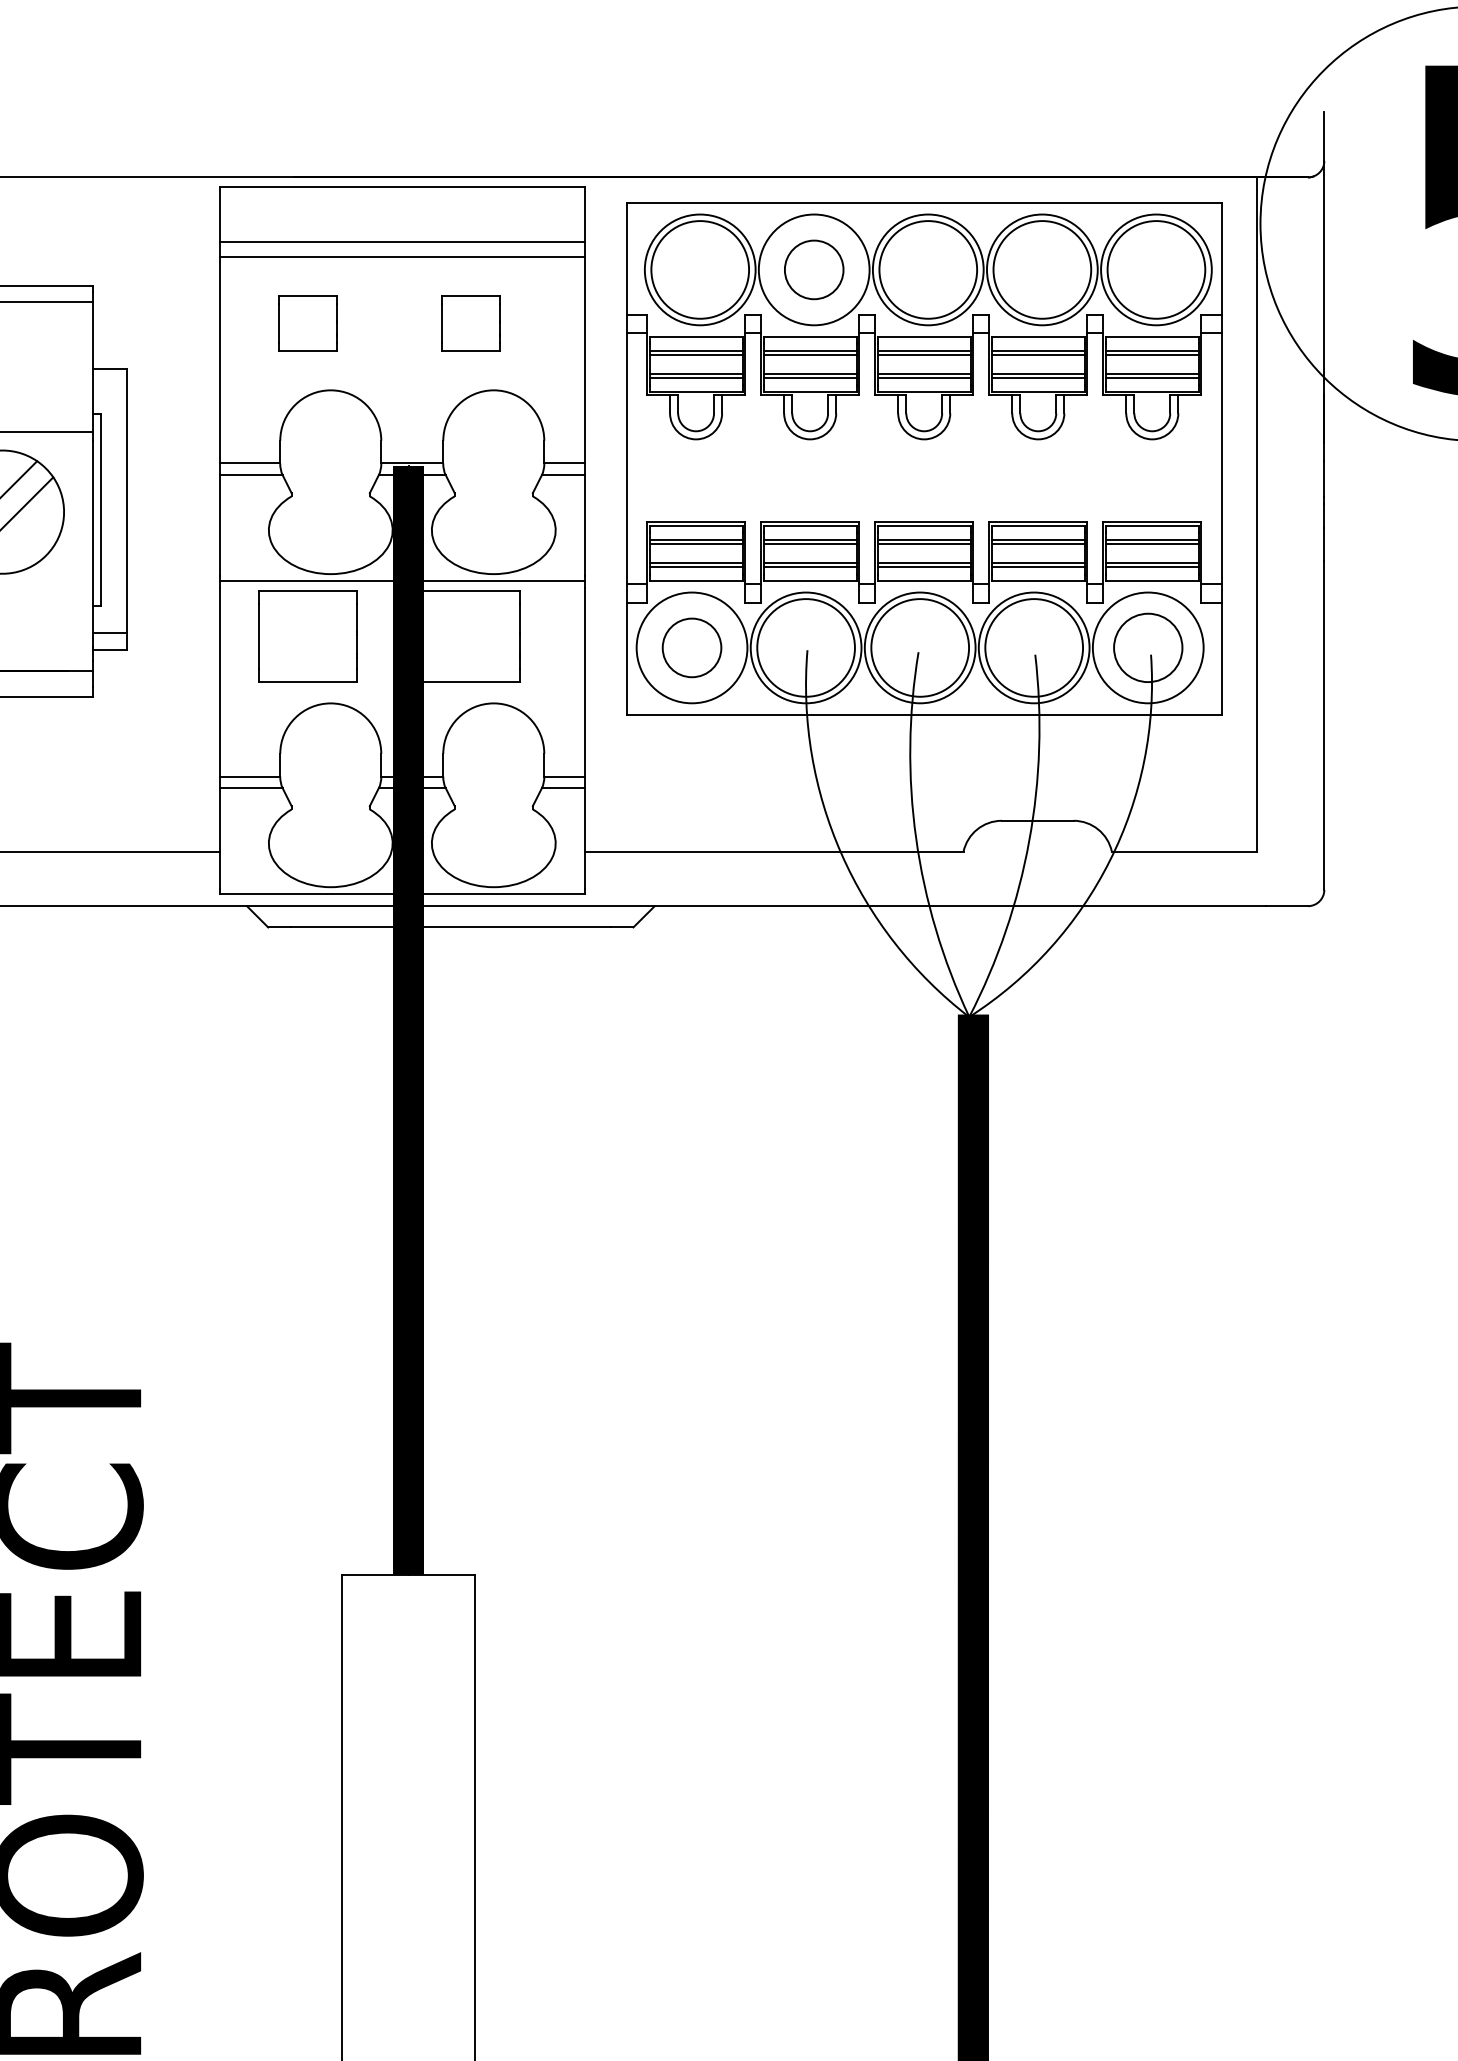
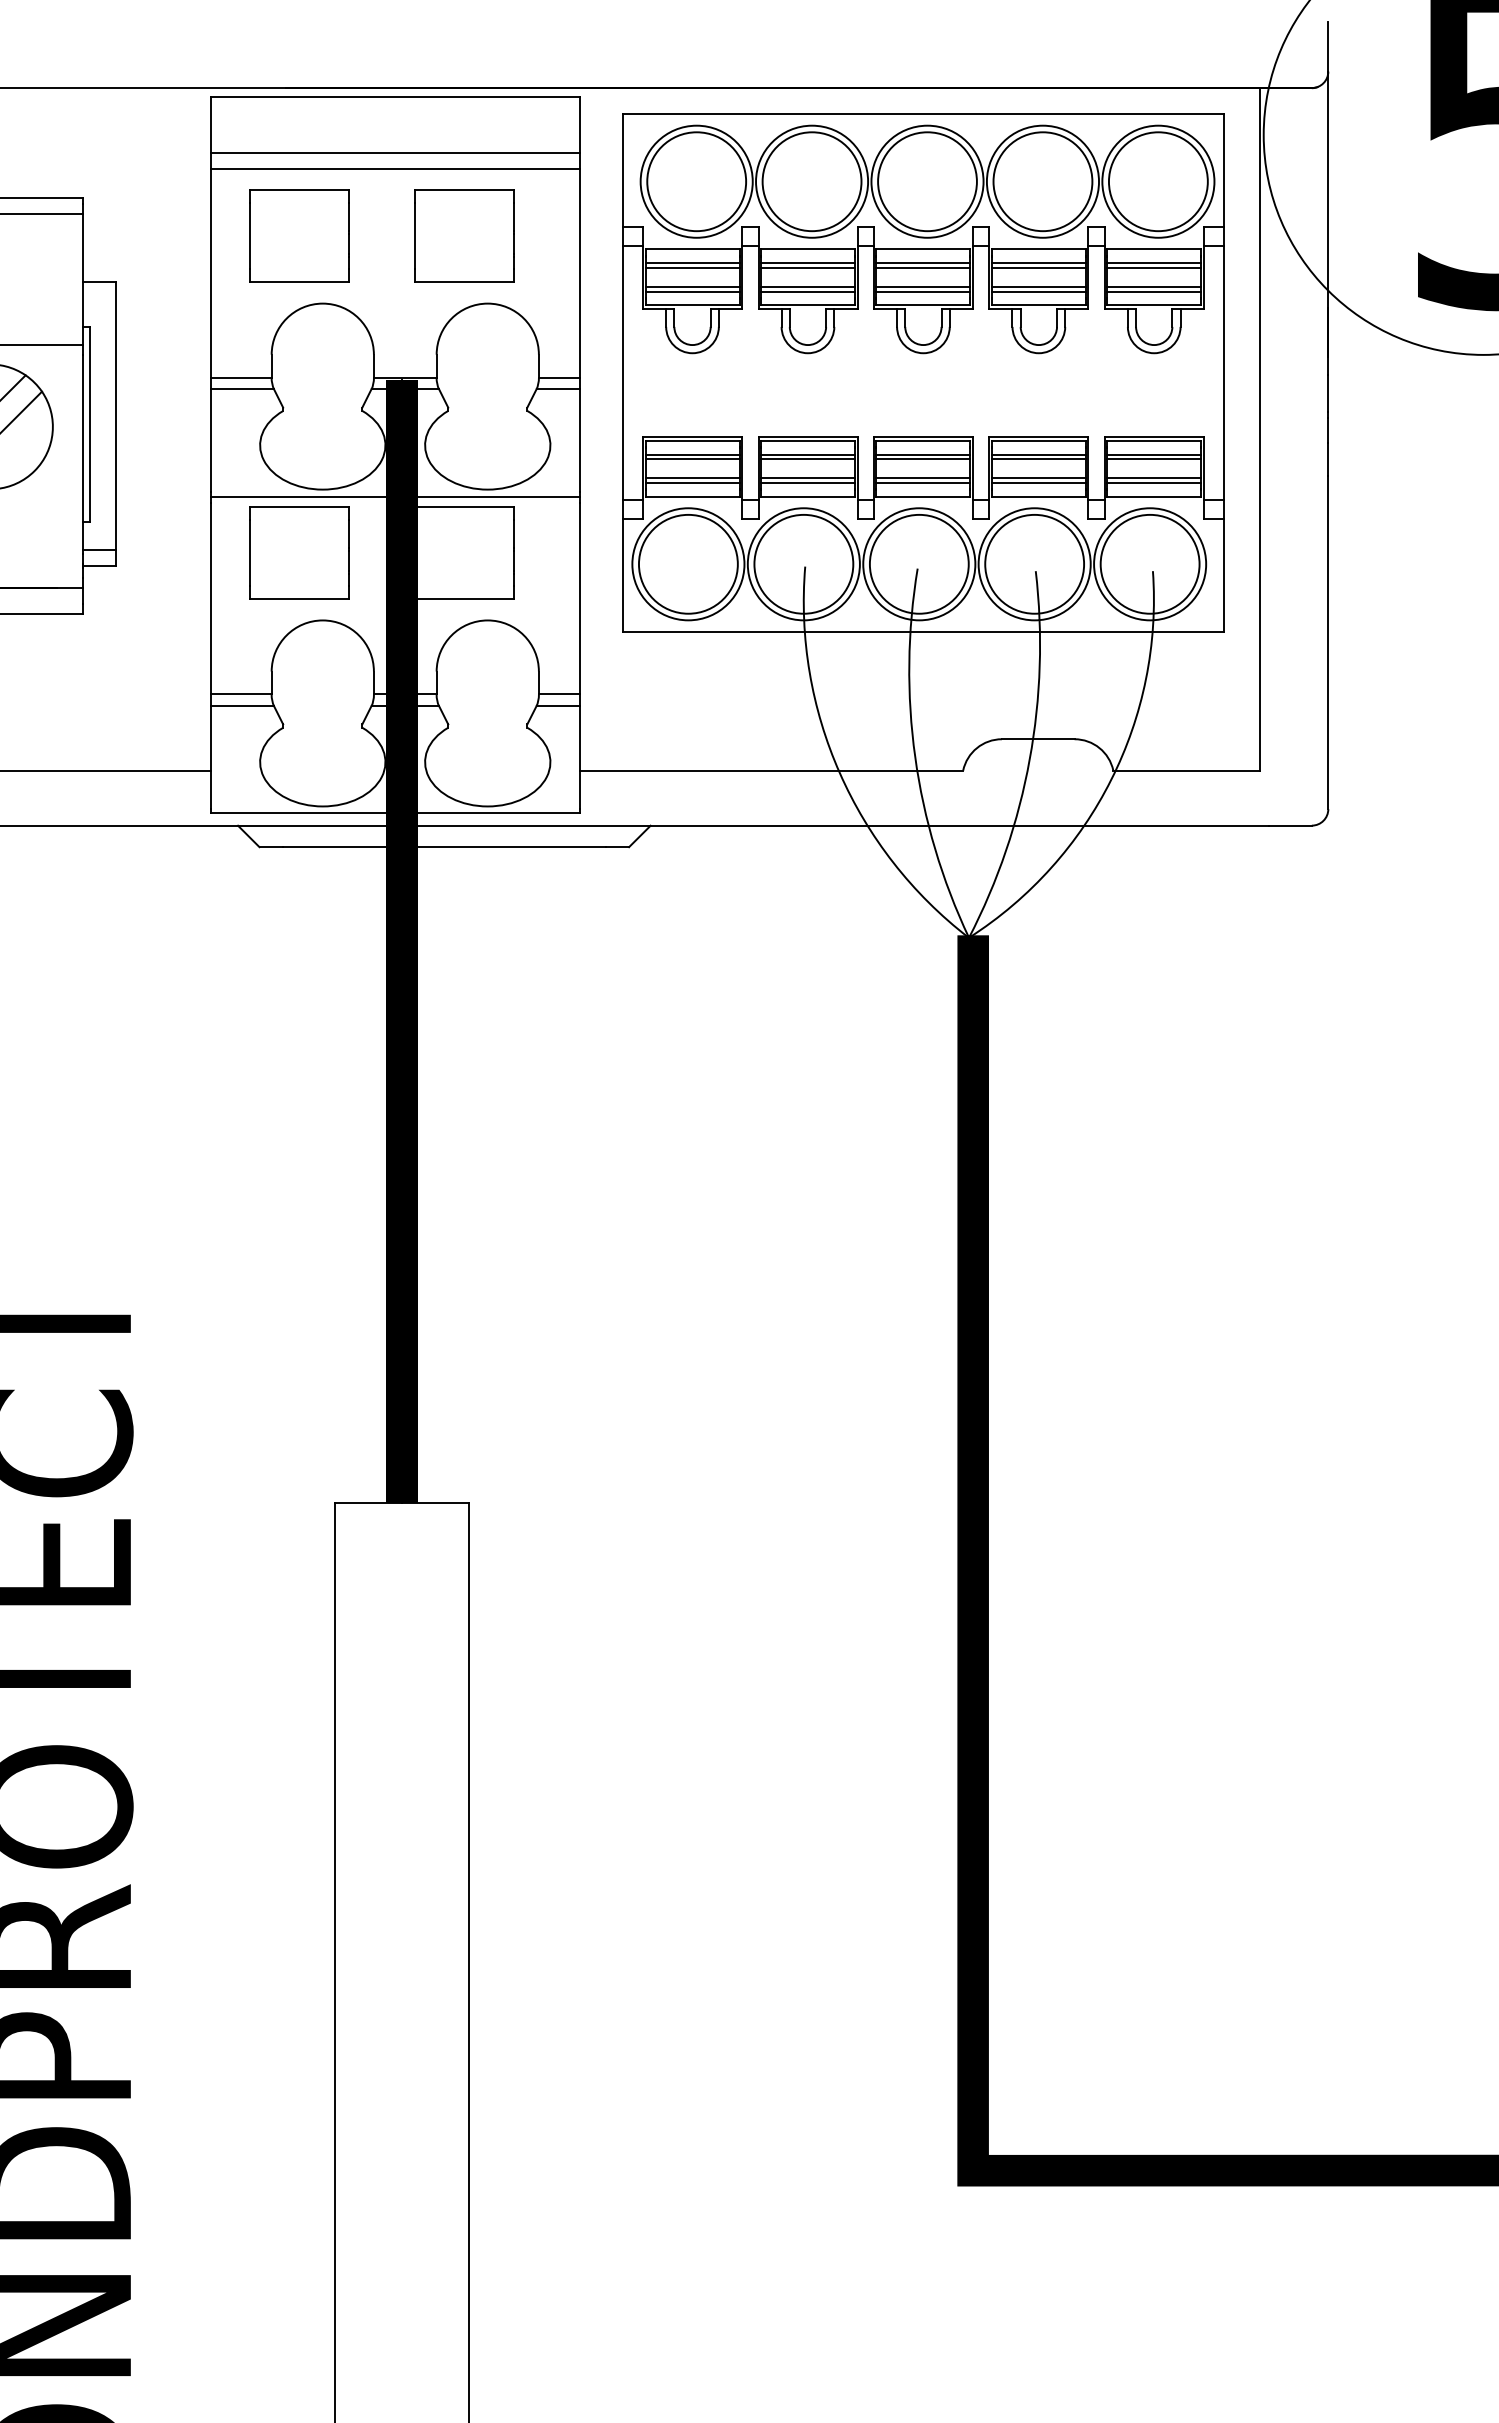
circle: (813, 269) -> (811, 181), size x1.67
part: (307, 323) -> (299, 235), size x1.67
part: (470, 323) -> (464, 235), size x1.67
circle: (691, 647) -> (687, 563), size x1.67
circle: (1147, 647) -> (1149, 563), size x1.43

